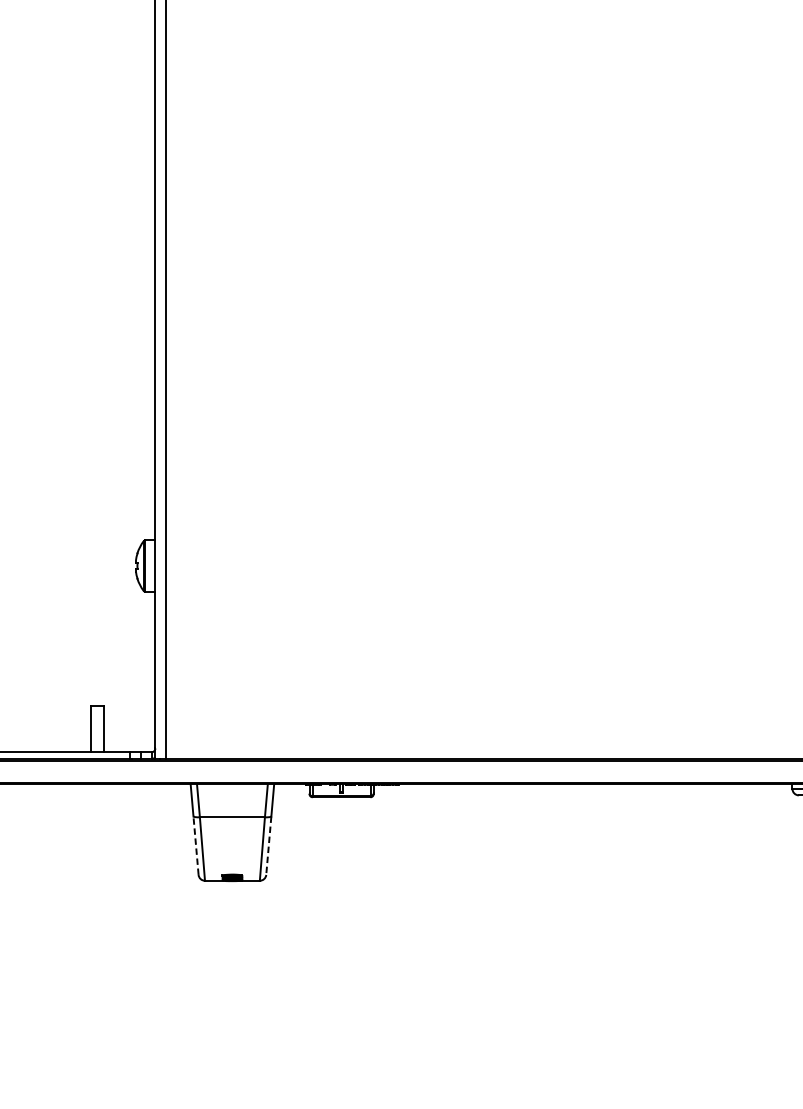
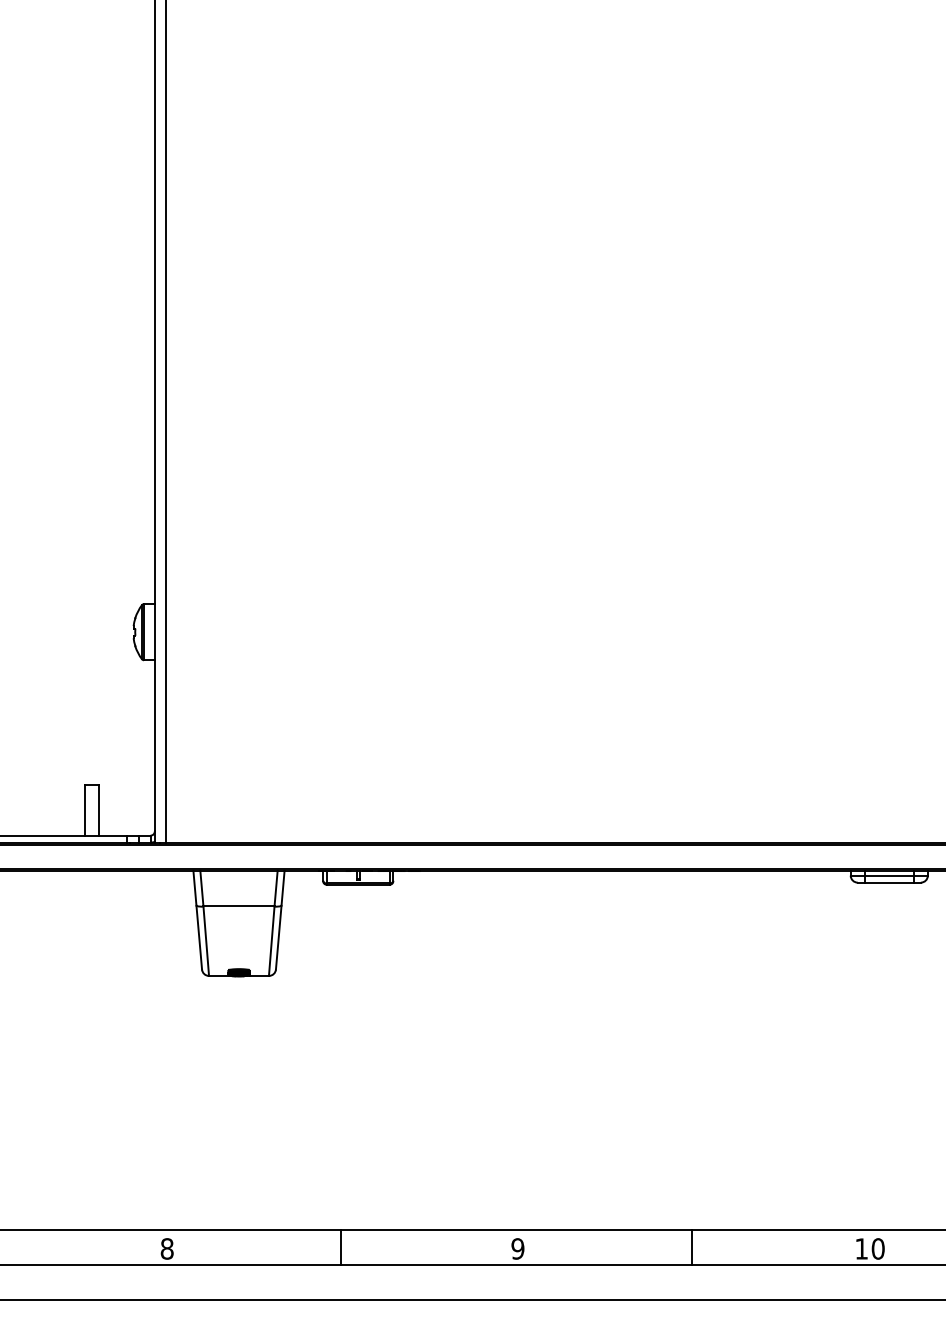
line: (196, 845) -> (199, 937), dashed -> solid
line: (268, 846) -> (278, 938), dashed -> solid

